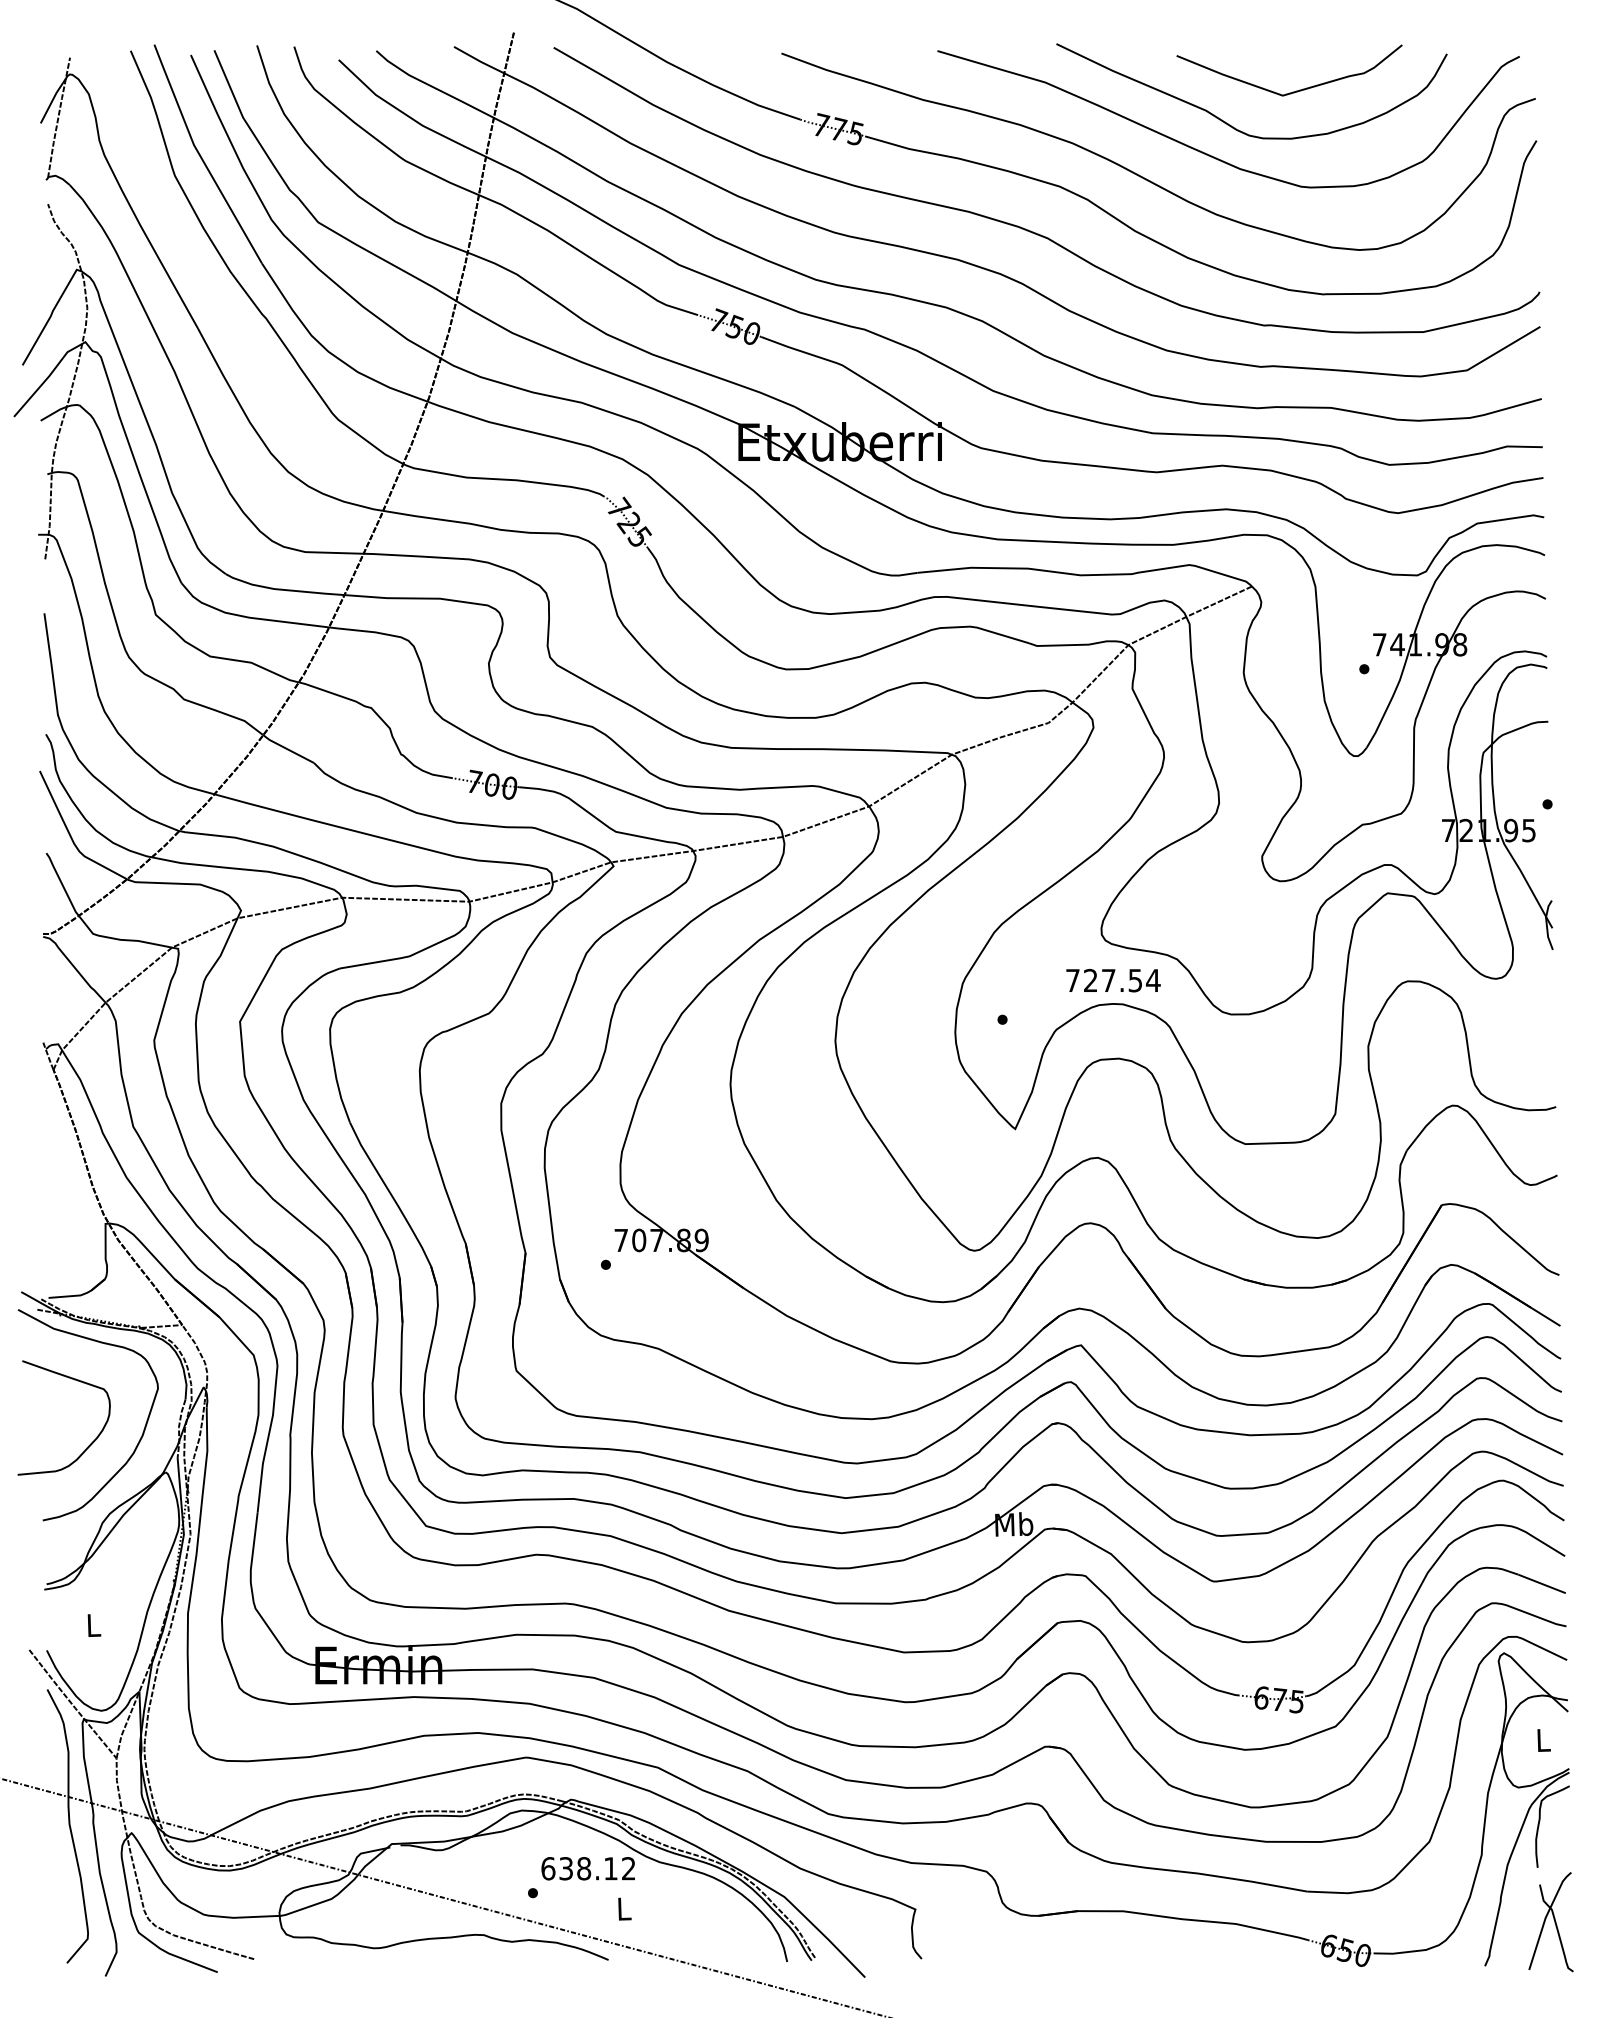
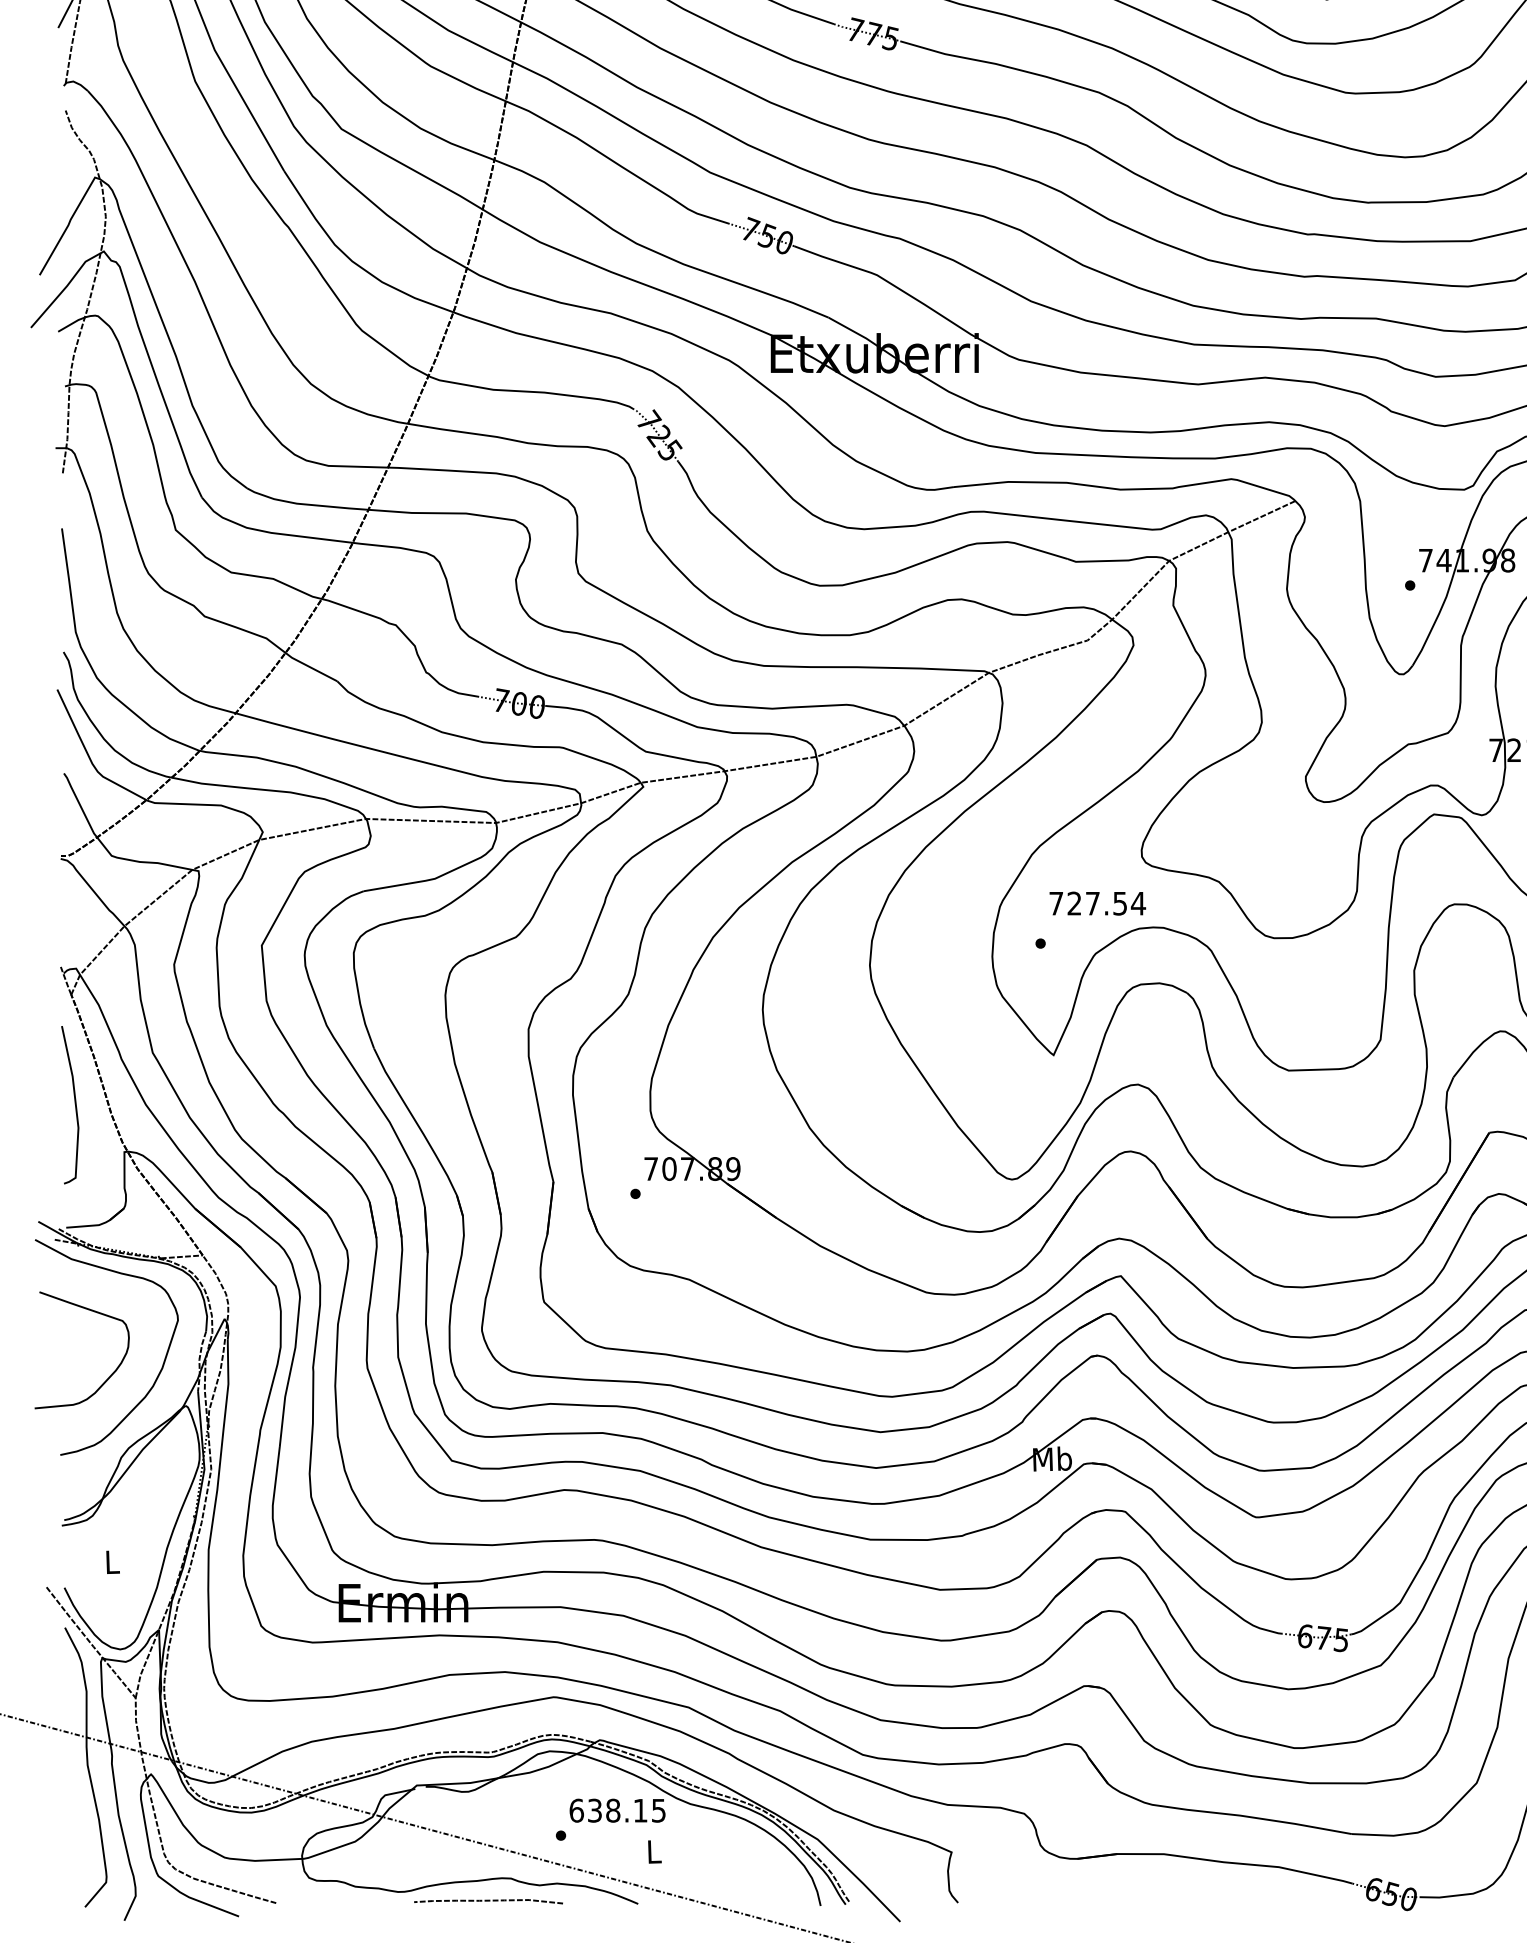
text: (1113, 980) -> (1097, 903), moved
curve: (56, 1175) -> (74, 1102), added
text: (628, 1868) -> (658, 1810), 638.12 -> 638.15
curve: (461, 1957) -> (487, 1901), added

